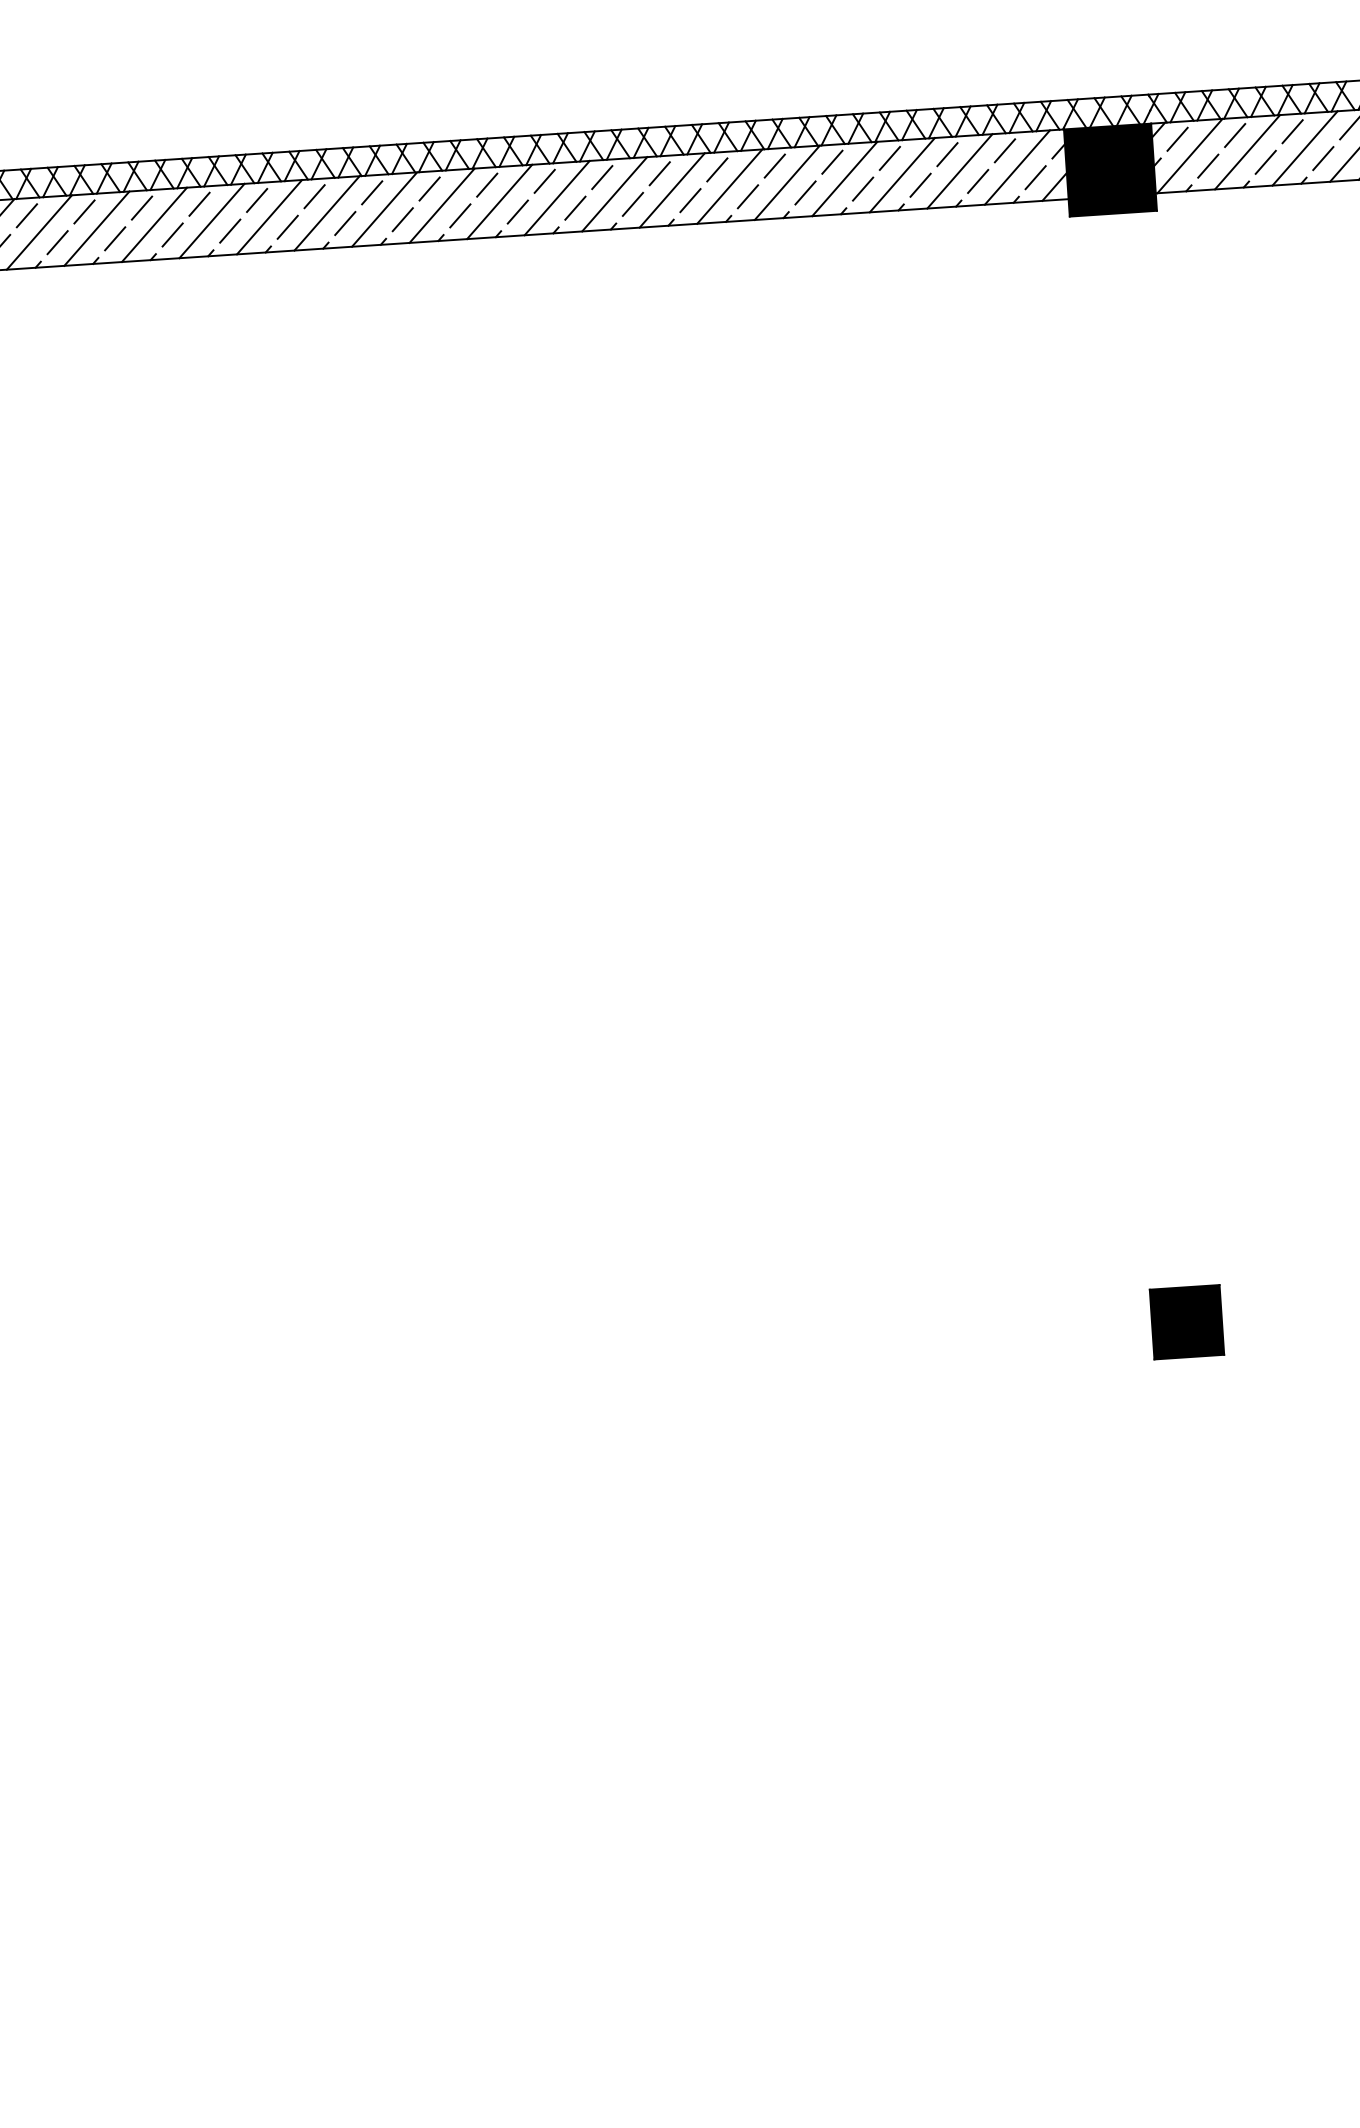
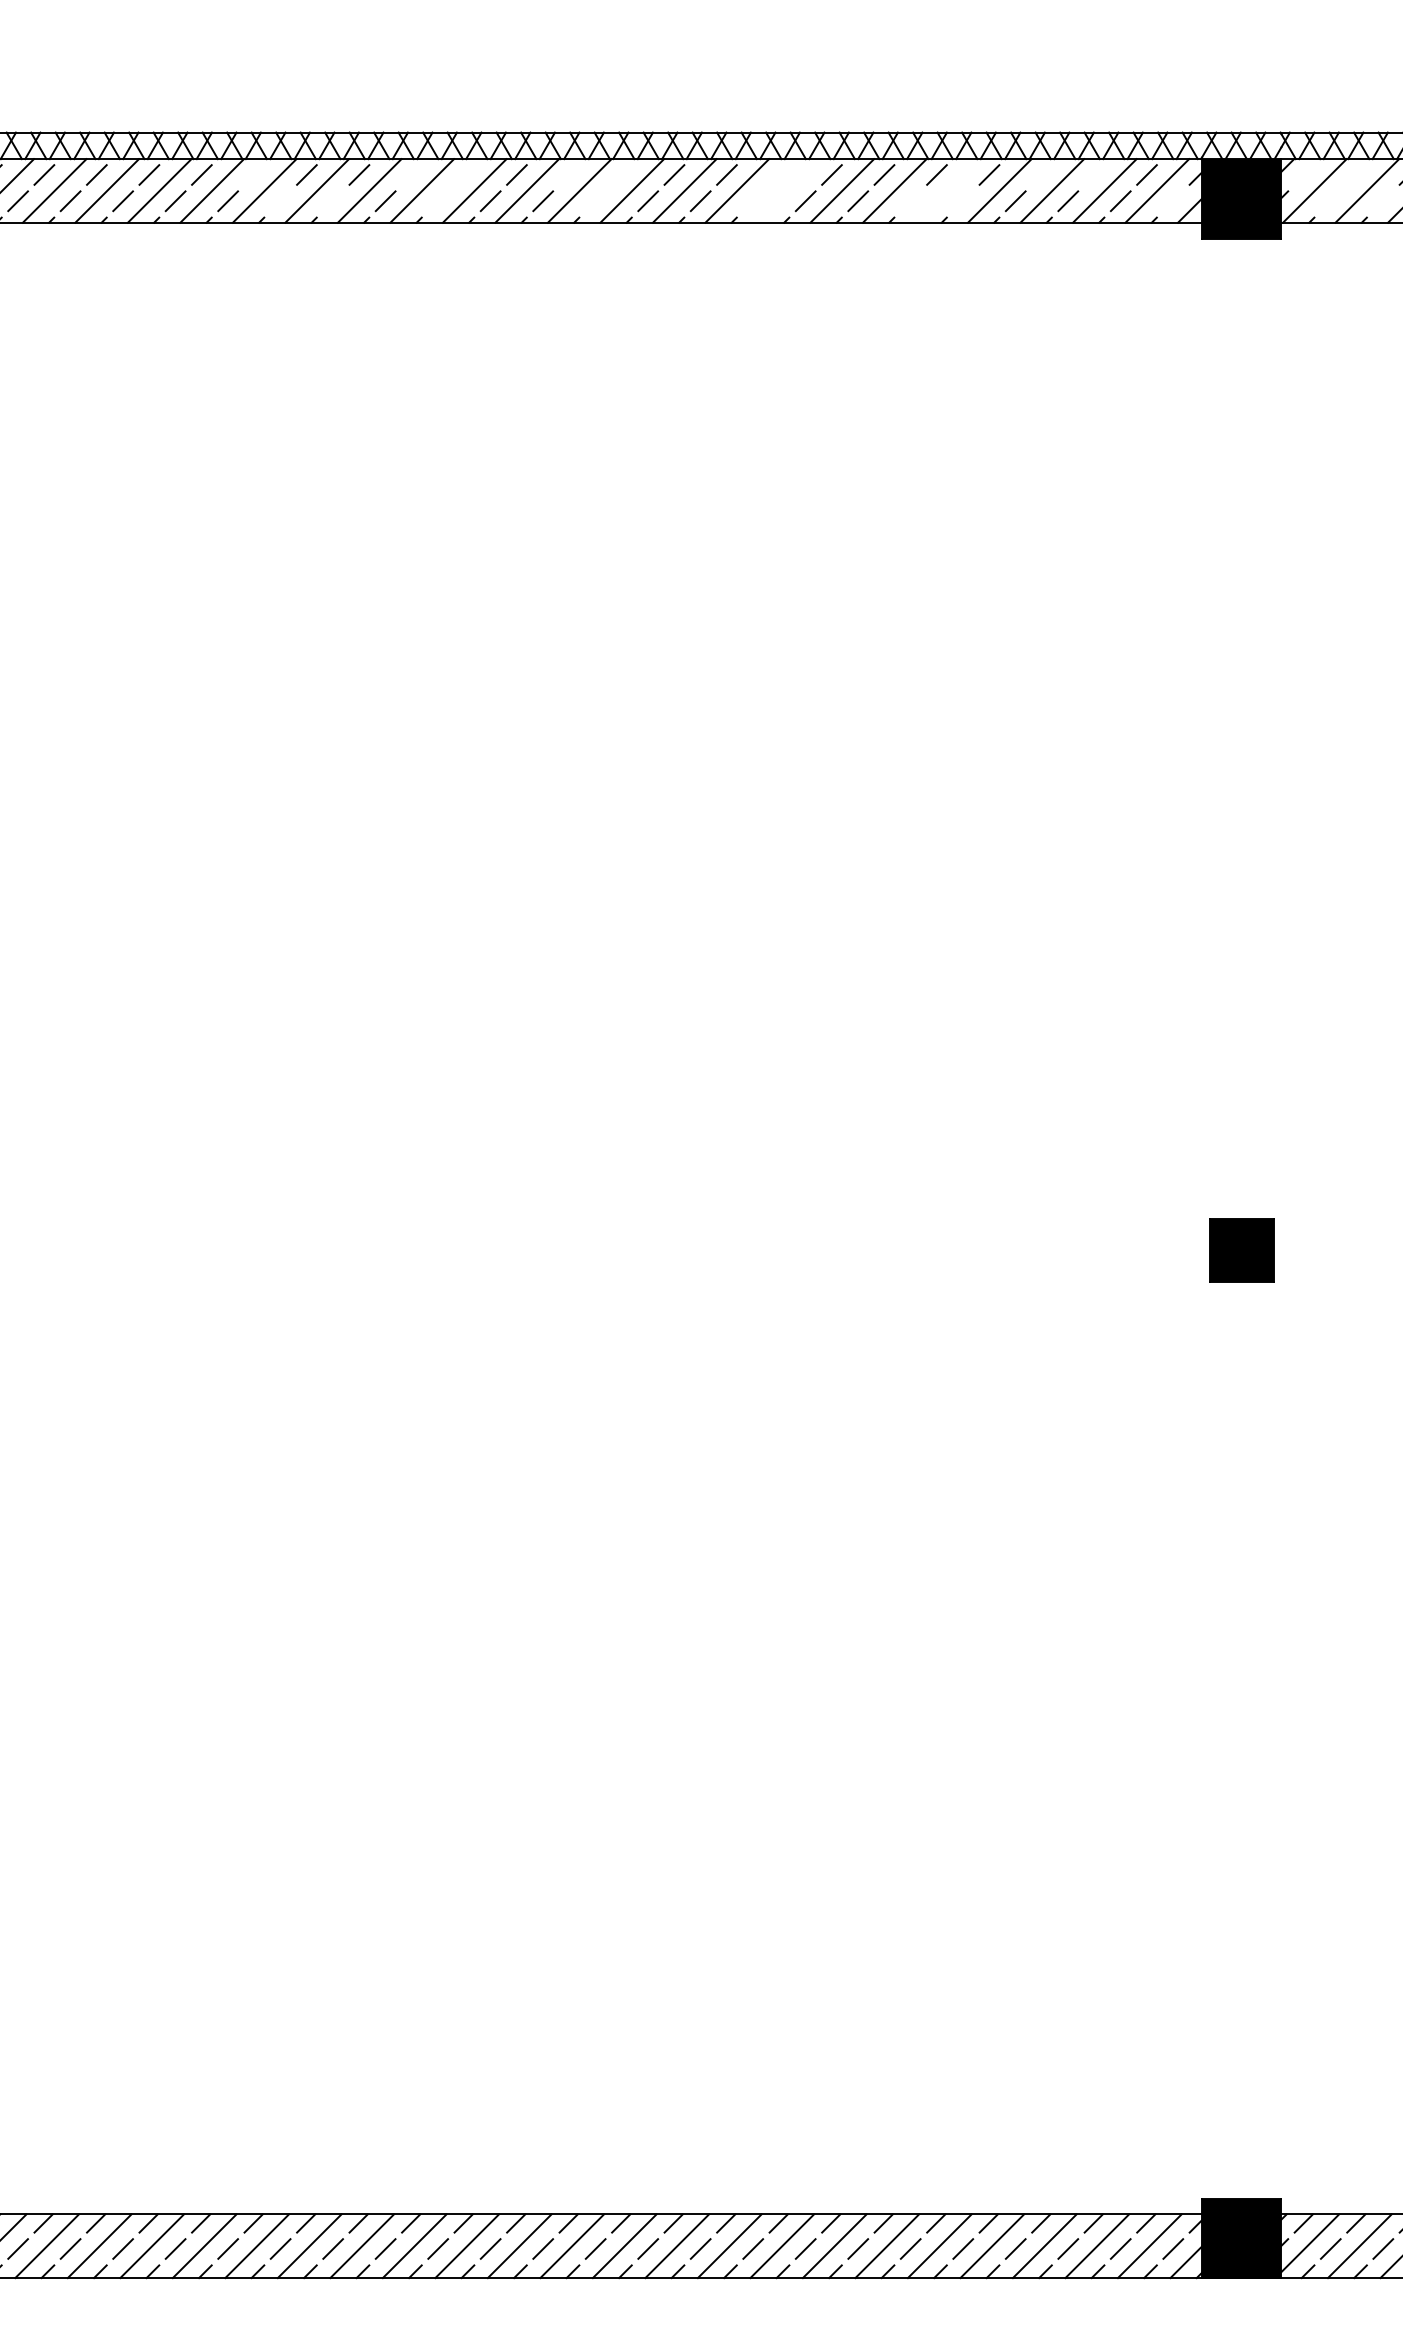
line: (1234, 135) -> (1356, 174), removed
line: (1177, 138) -> (1304, 174), removed
line: (947, 154) -> (1094, 174), removed
line: (889, 157) -> (1041, 174), removed
line: (1266, 162) -> (1383, 201), removed
line: (1207, 166) -> (1330, 201), removed
line: (602, 177) -> (779, 174), removed
line: (1035, 177) -> (1173, 201), removed
line: (787, 182) -> (947, 190), removed
line: (429, 188) -> (621, 174), removed
line: (372, 192) -> (569, 174), removed
line: (614, 193) -> (789, 190), removed
line: (805, 193) -> (963, 201), removed
line: (747, 197) -> (910, 201), removed
line: (257, 199) -> (464, 174), removed
line: (199, 203) -> (411, 174), removed
line: (575, 208) -> (753, 201), removed
line: (27, 215) -> (254, 174), removed
line: (402, 220) -> (595, 201), removed
line: (230, 231) -> (438, 201), removed
line: (115, 239) -> (333, 201), removed
line: (57, 242) -> (280, 201), removed

